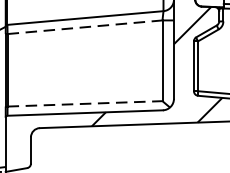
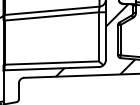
line: (86, 27) -> (52, 16), dashed -> solid
line: (86, 104) -> (52, 63), dashed -> solid

